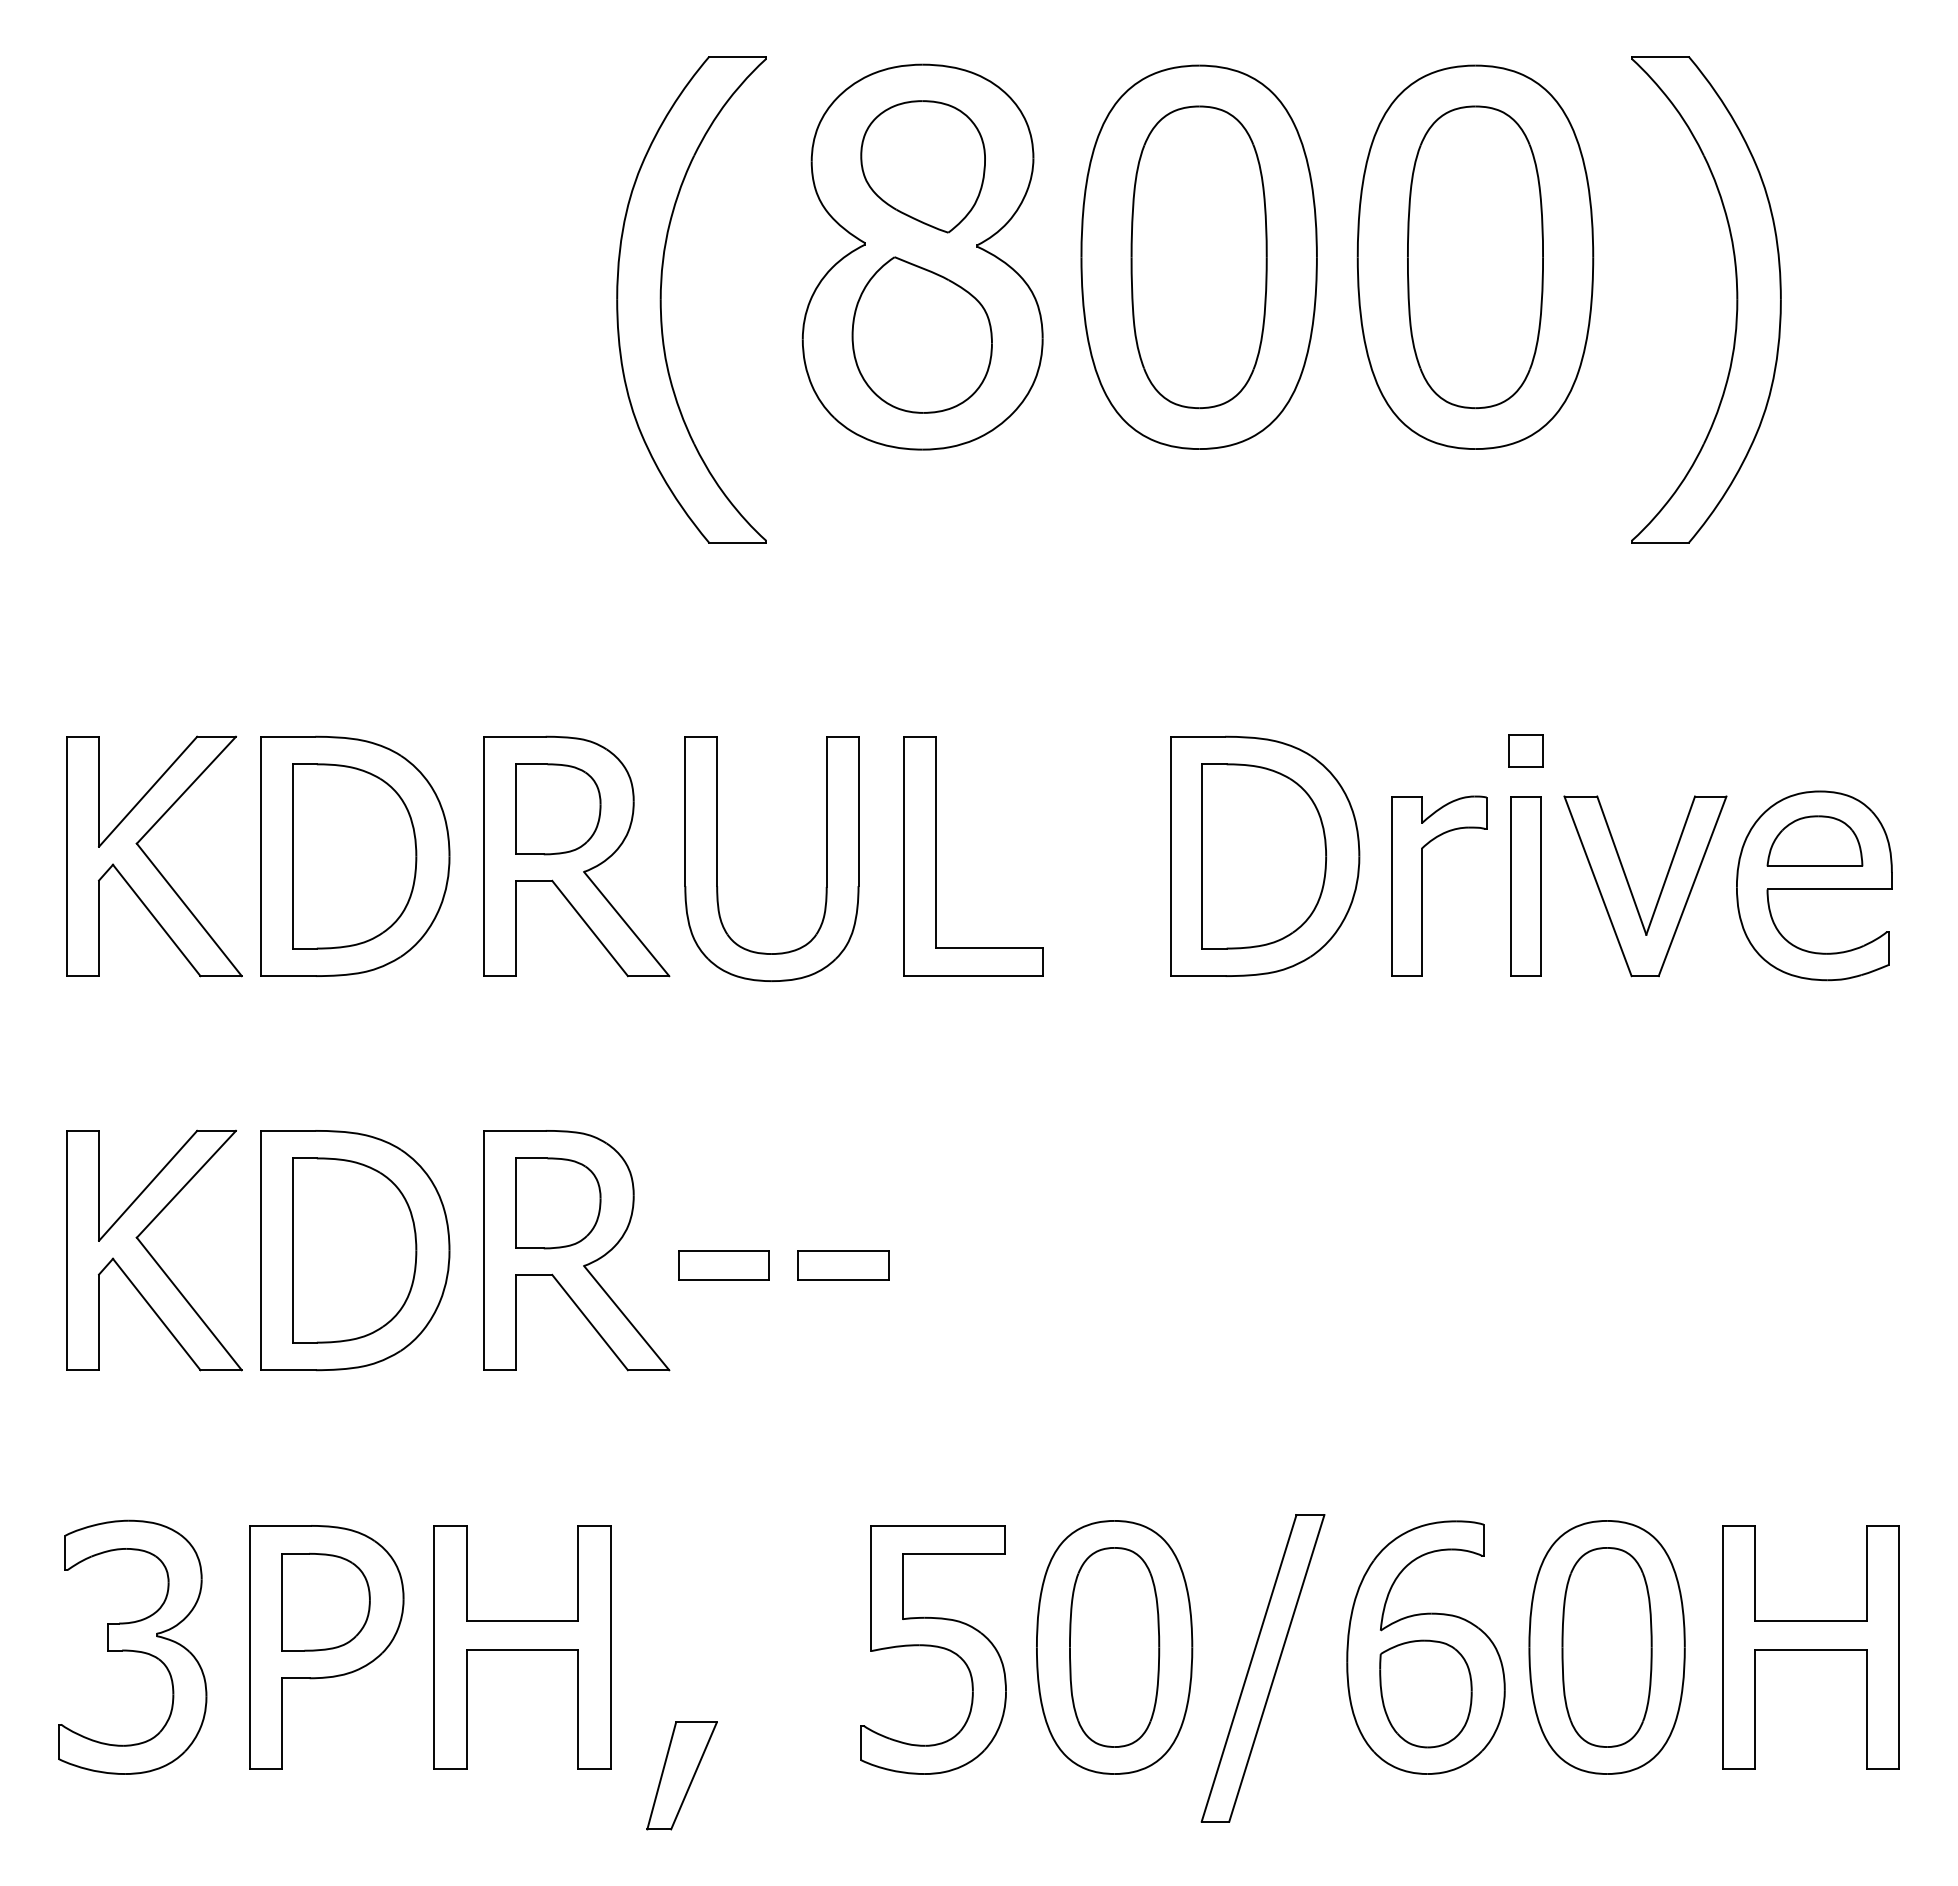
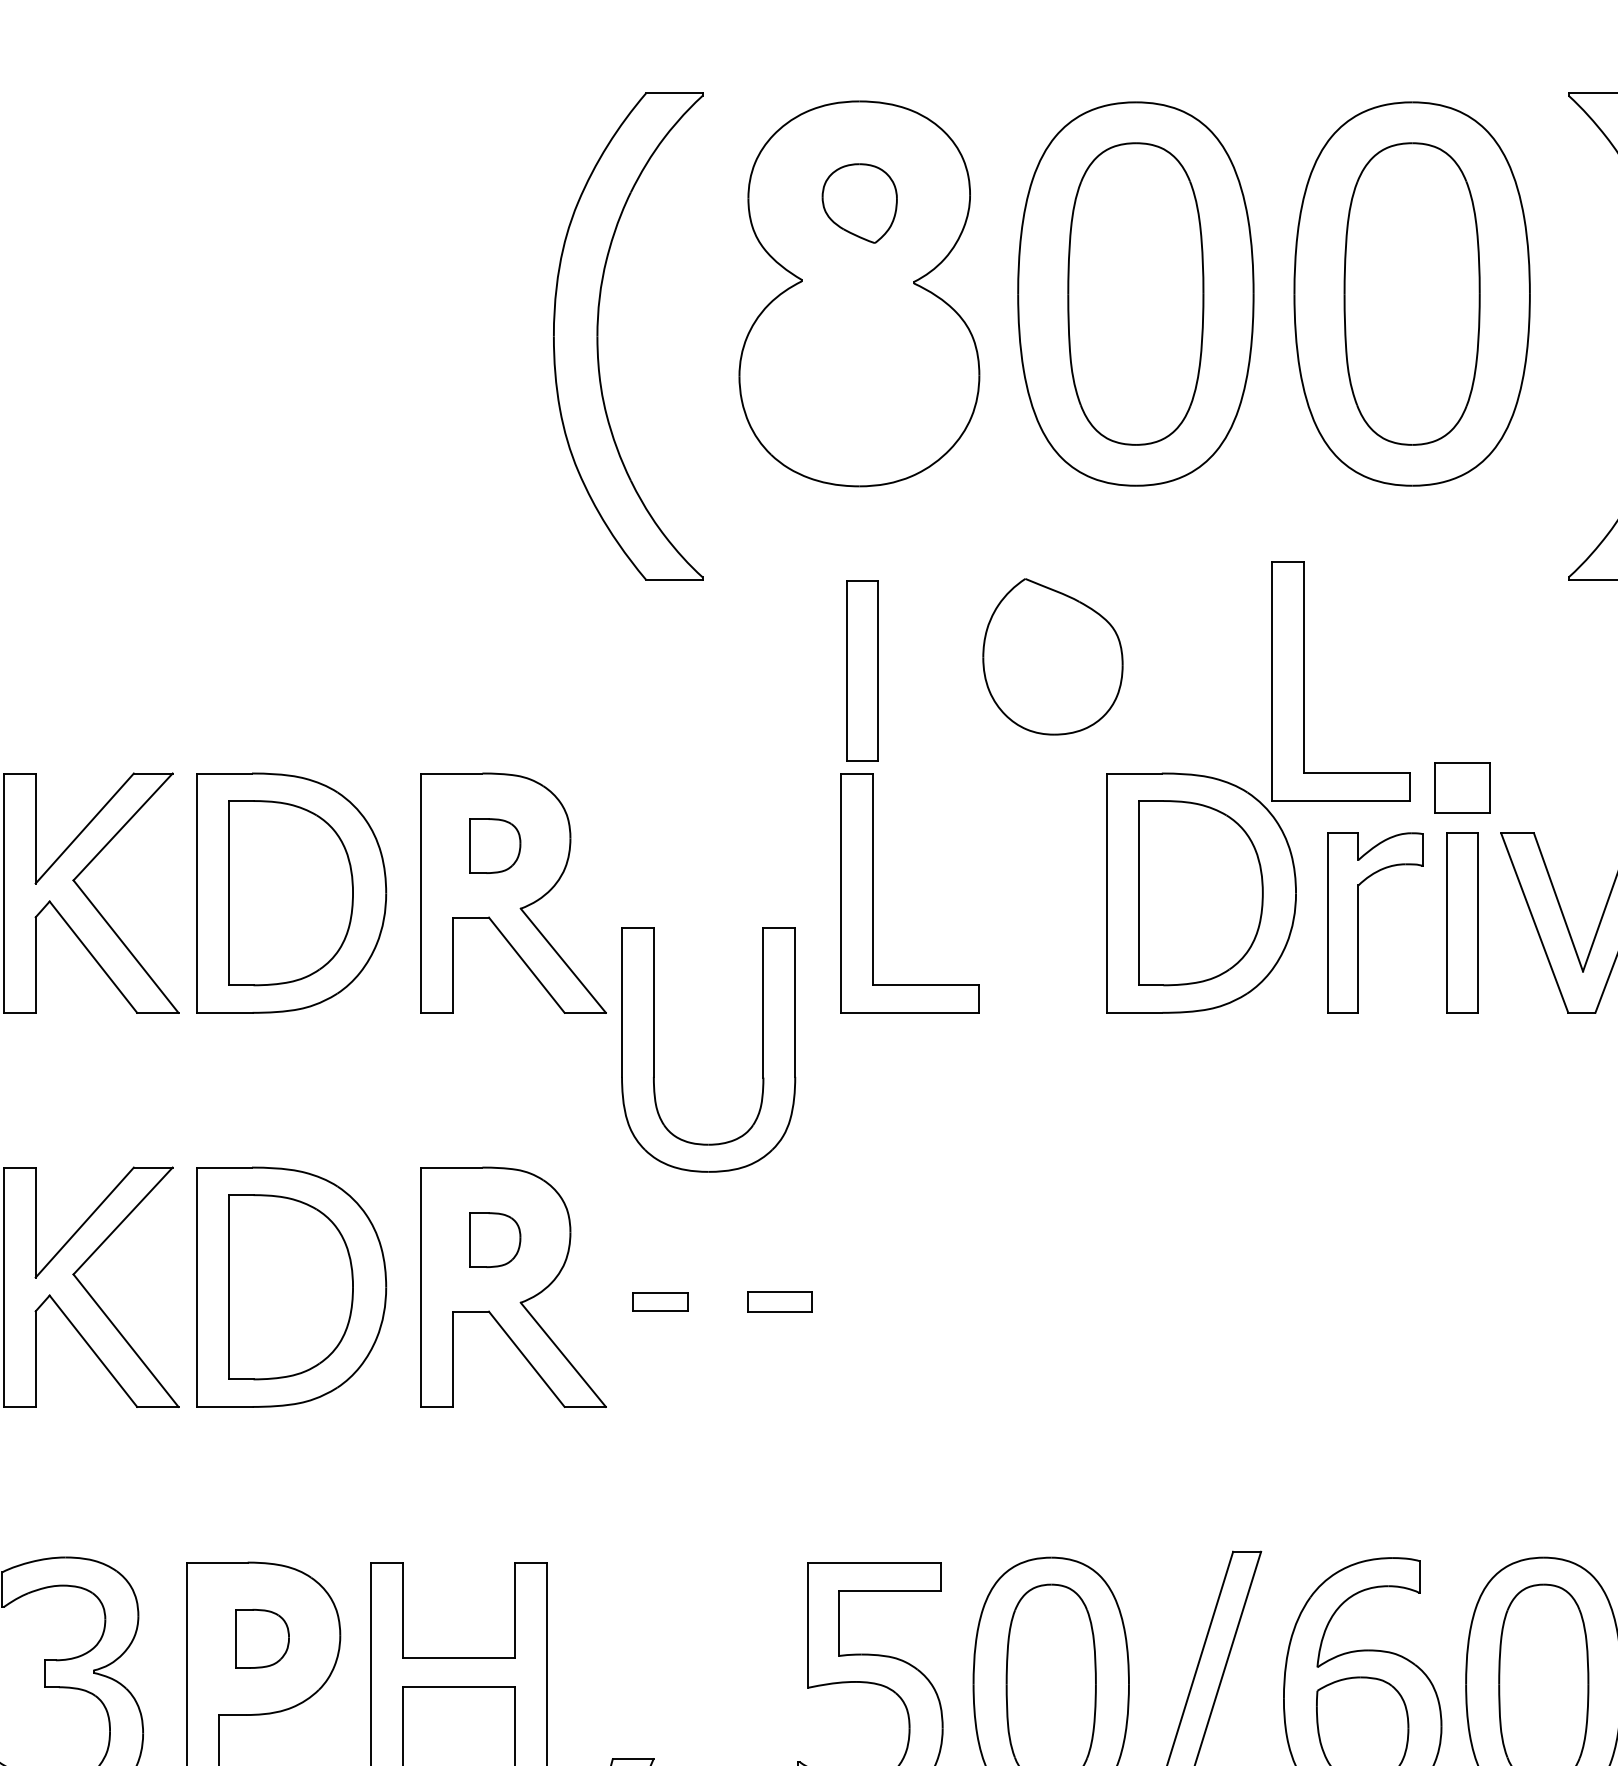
part: (922, 166) -> (859, 203), size x0.6
part: (921, 334) -> (1052, 656), moved
part: (925, 634) -> (862, 671), added
part: (1367, 644) -> (1304, 681), added
part: (1525, 750) -> (1462, 787), size x1.6
part: (558, 809) -> (495, 846), size x0.6
part: (717, 858) -> (654, 1049), moved
part: (558, 1203) -> (495, 1240), size x0.6
part: (723, 1265) -> (660, 1302), size x0.6
part: (843, 1265) -> (780, 1302), size x0.7
part: (325, 1601) -> (262, 1638), size x0.6

